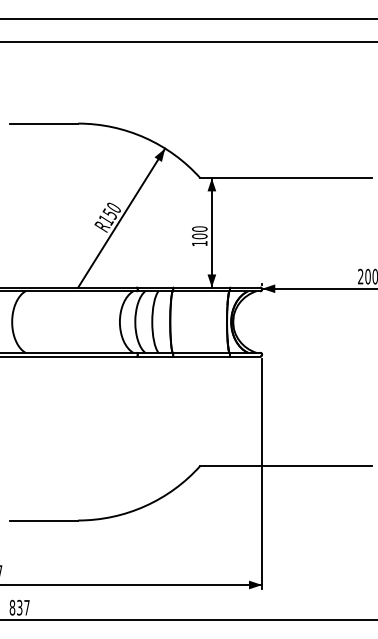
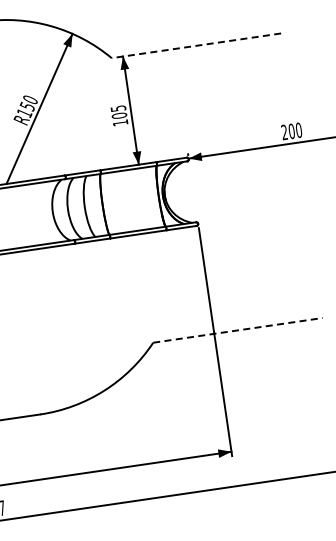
line: (286, 178) -> (196, 45), solid -> dashed
text: (199, 228) -> (118, 108), 100 -> 105
line: (286, 465) -> (238, 329), solid -> dashed

